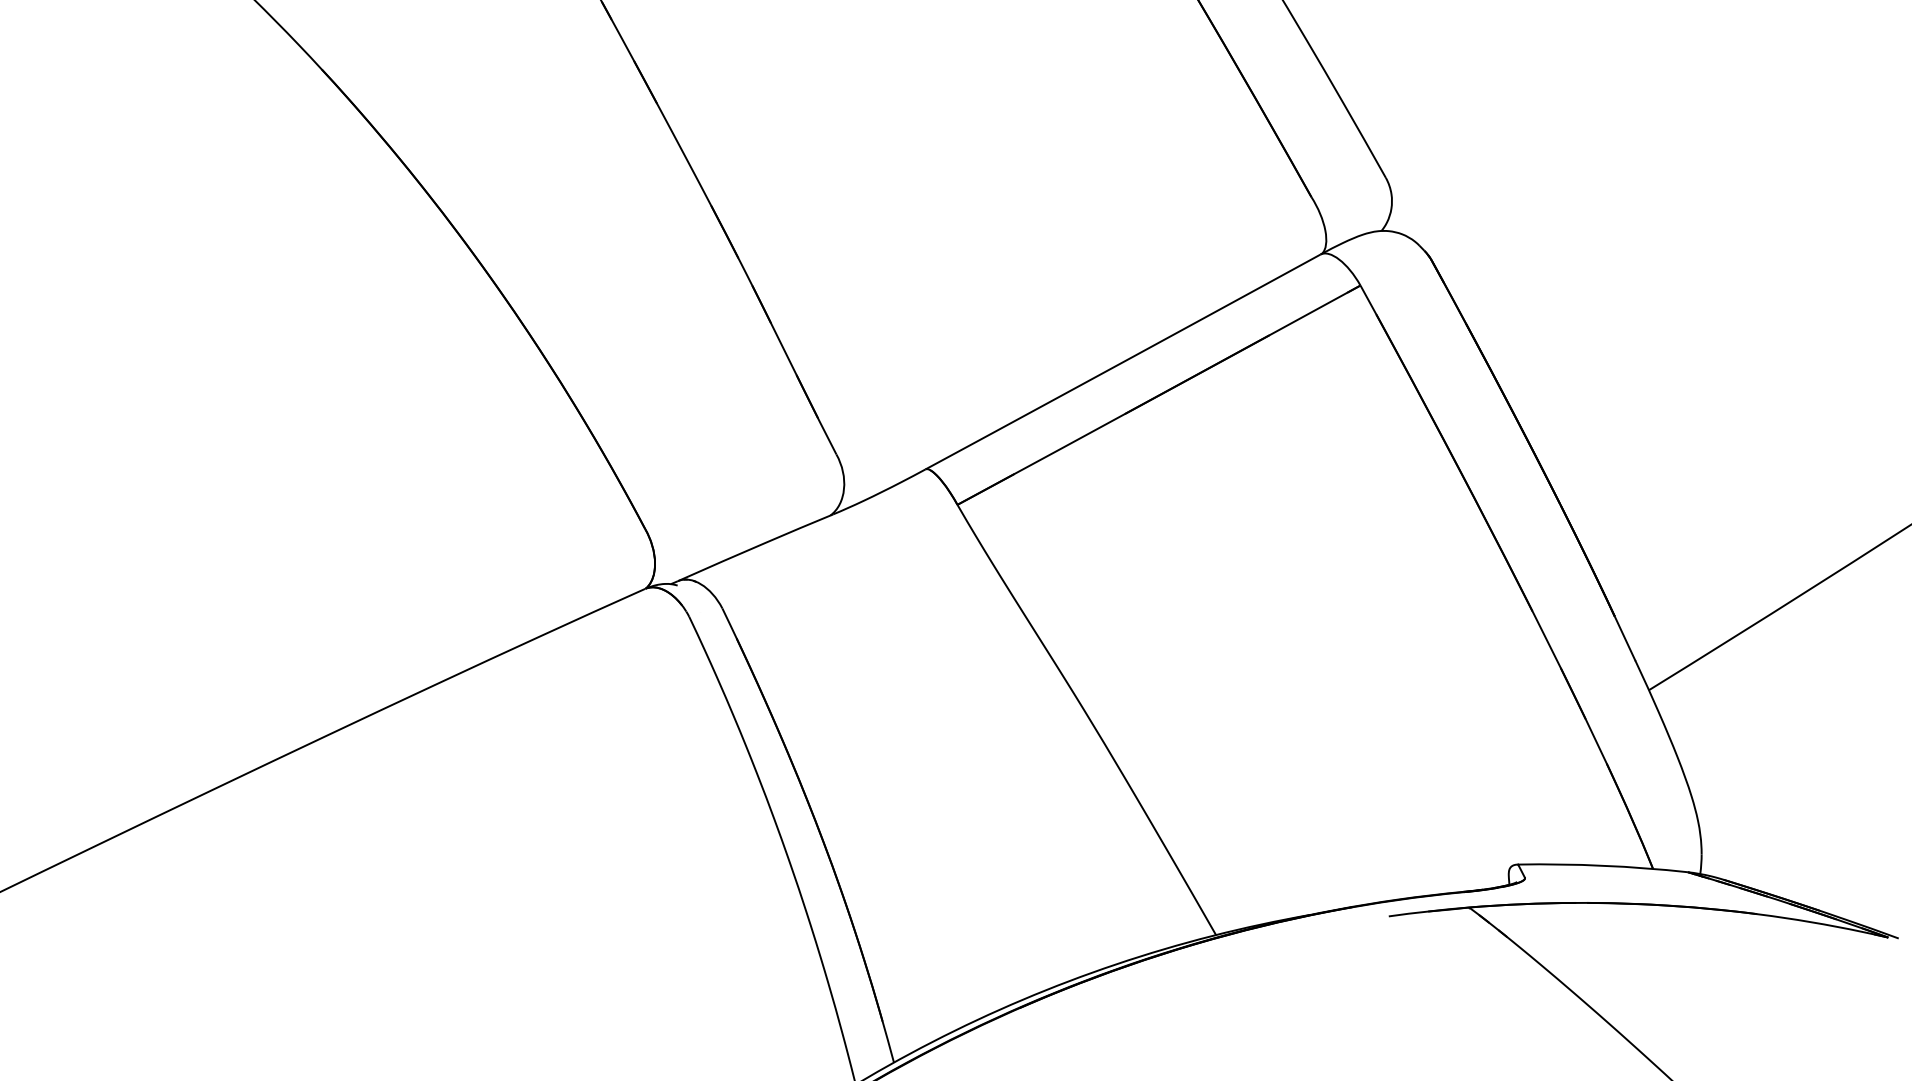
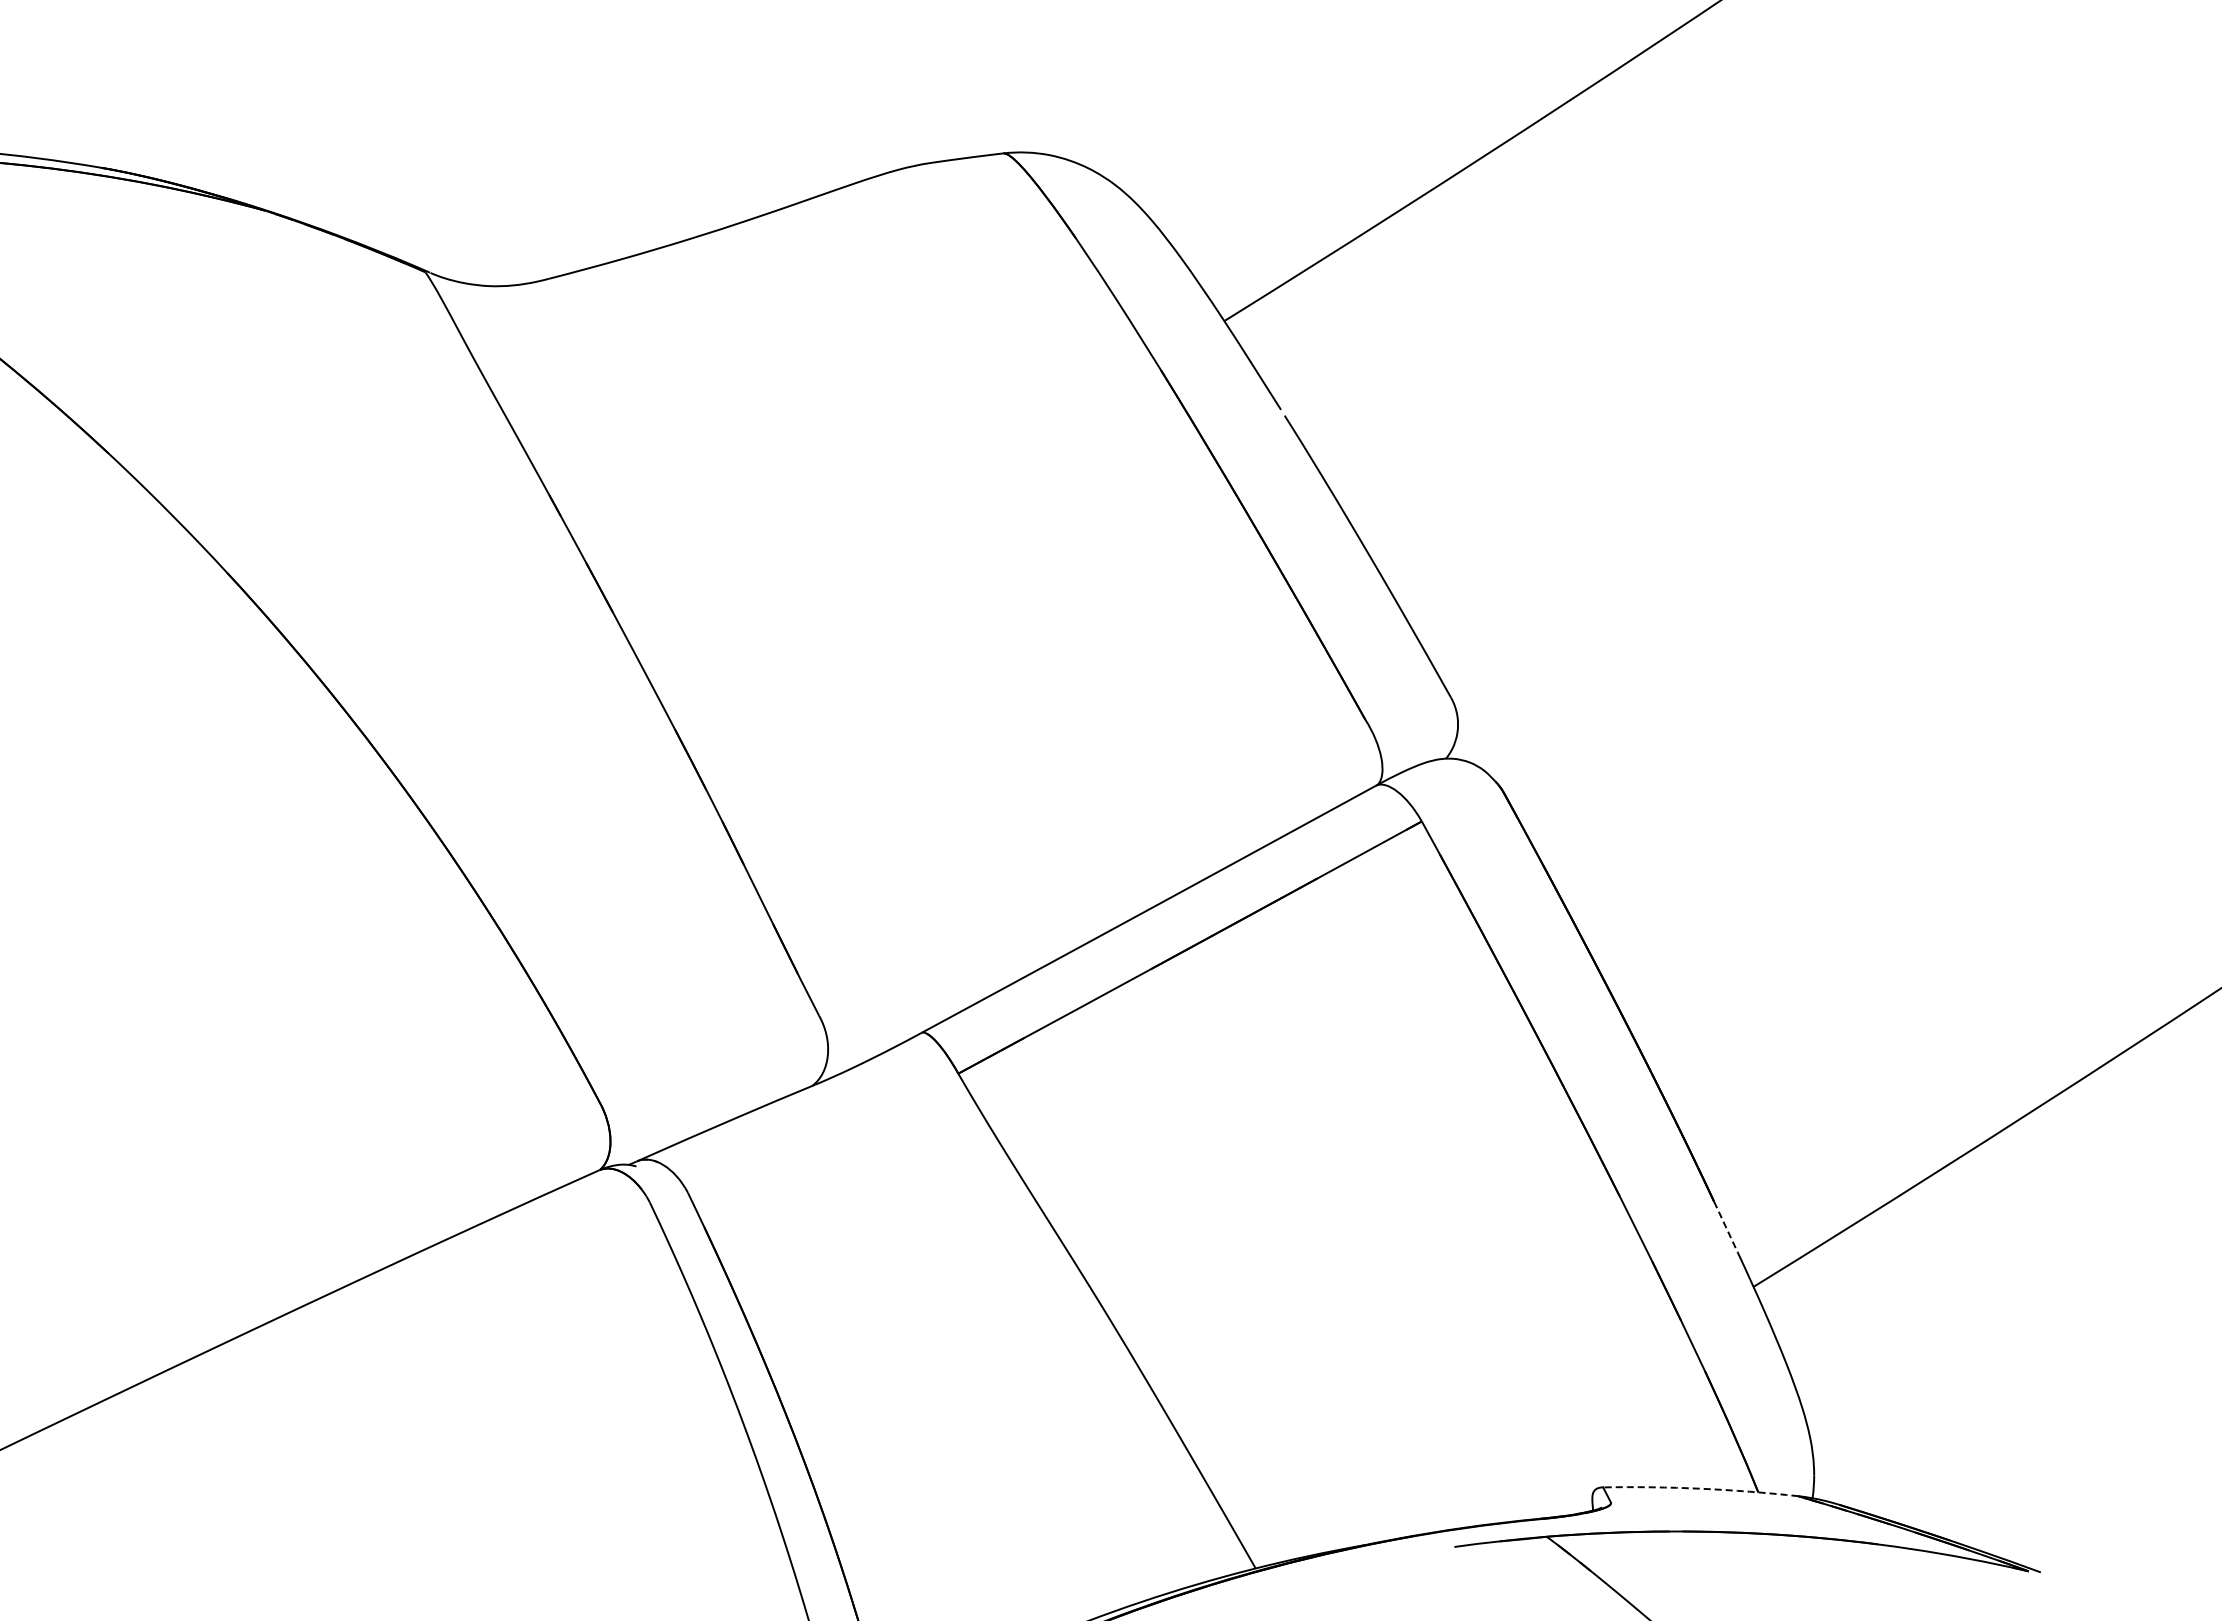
line: (1624, 638) -> (1725, 1227), solid -> dashed
arc: (1602, 865) -> (1700, 1488), solid -> dashed

